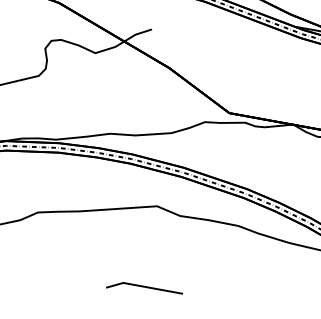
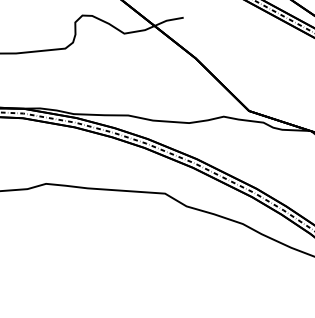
line: (144, 287) -> (141, 272), removed

